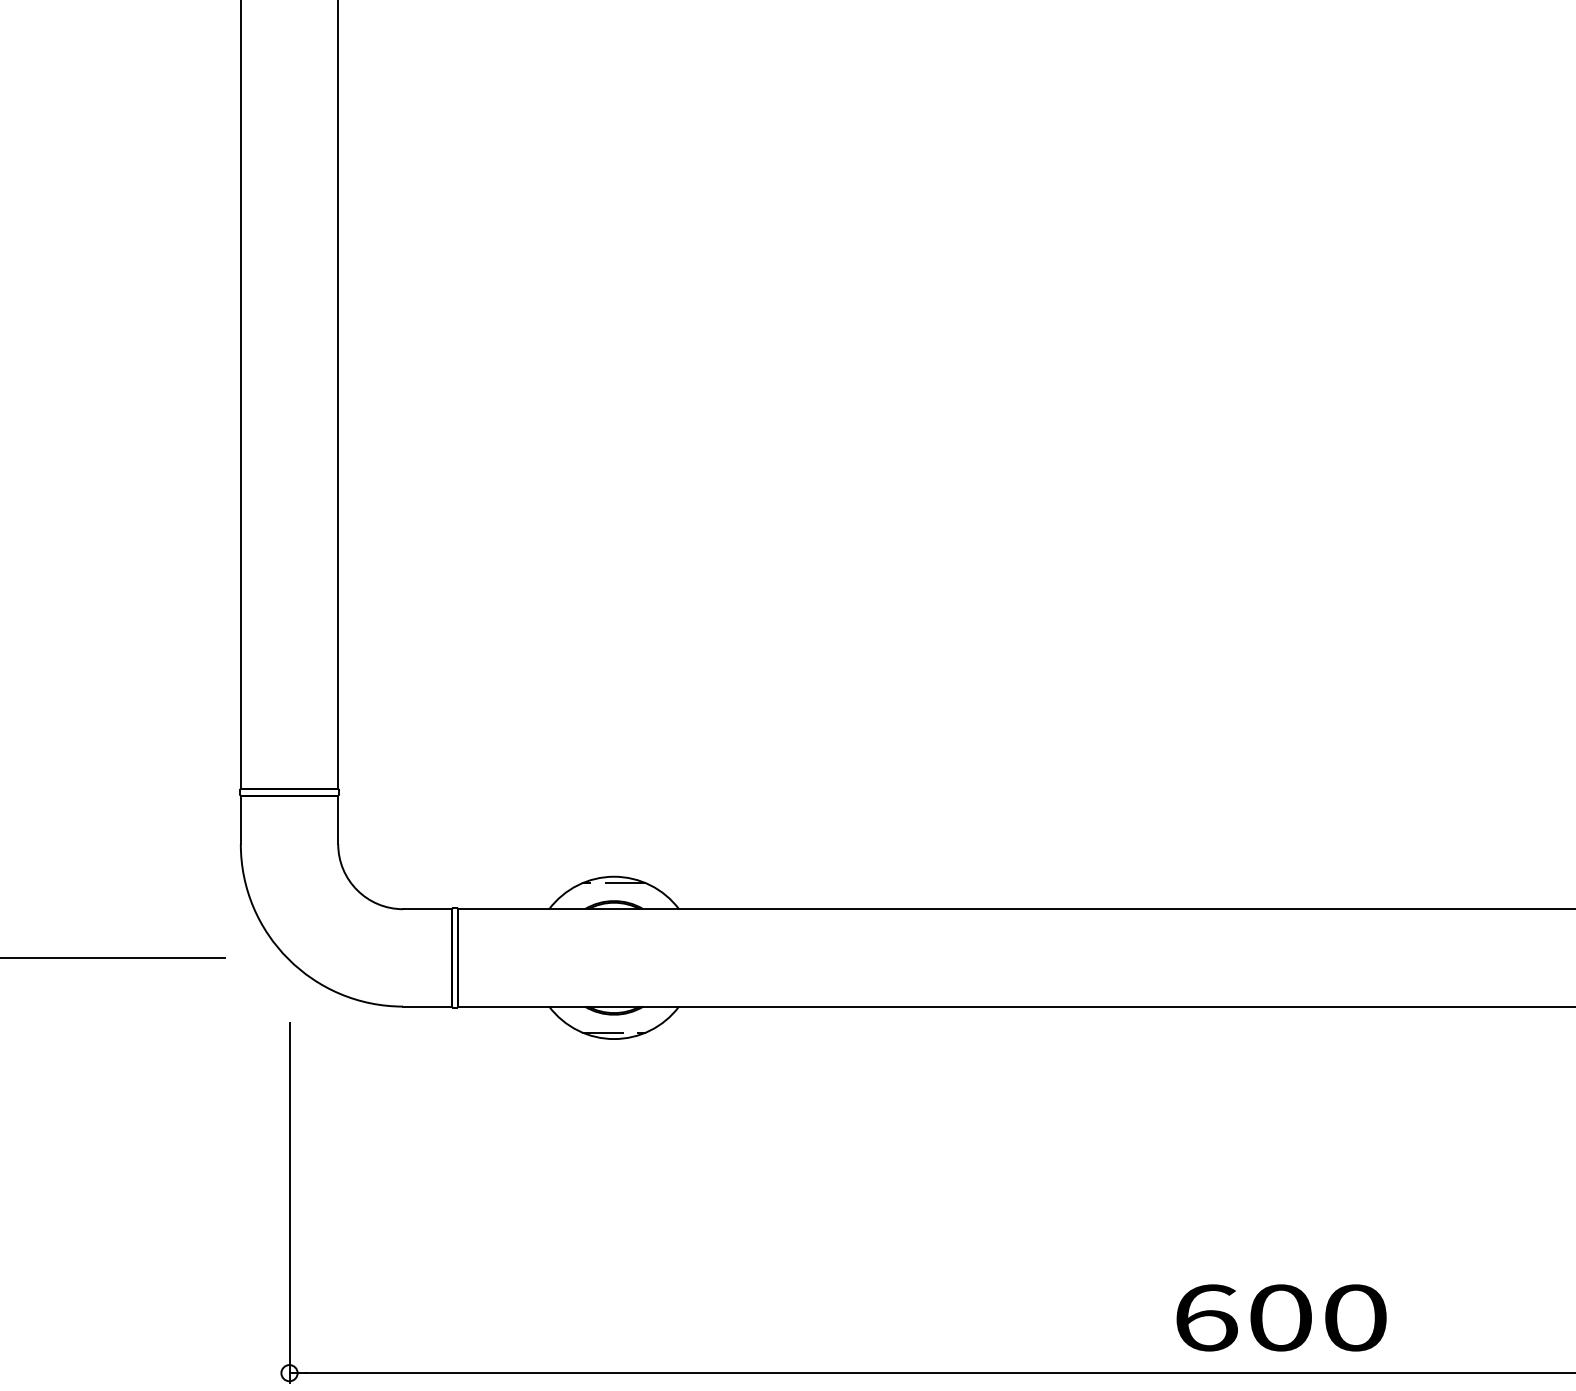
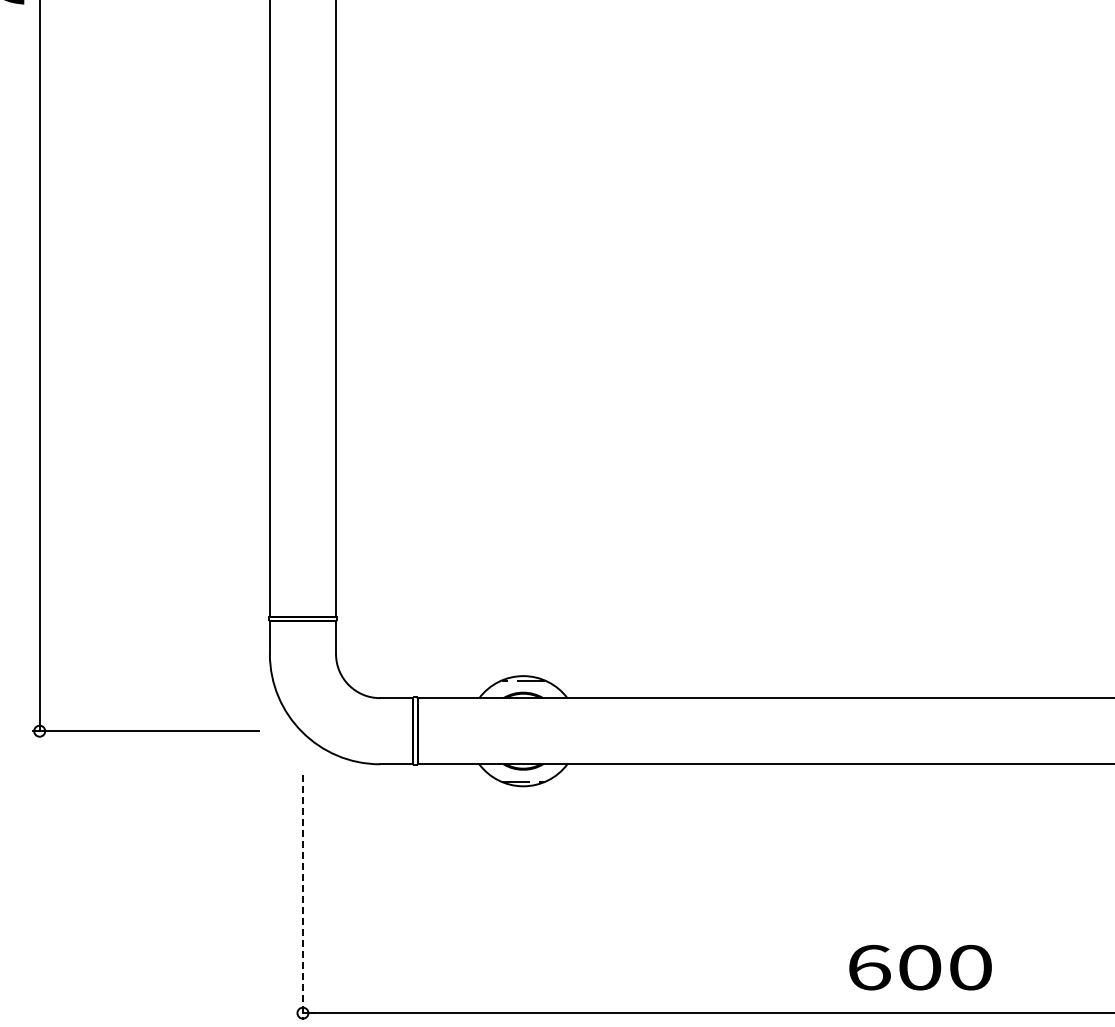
line: (288, 1204) -> (302, 898), solid -> dashed
text: (1281, 1317) -> (920, 967), moved

